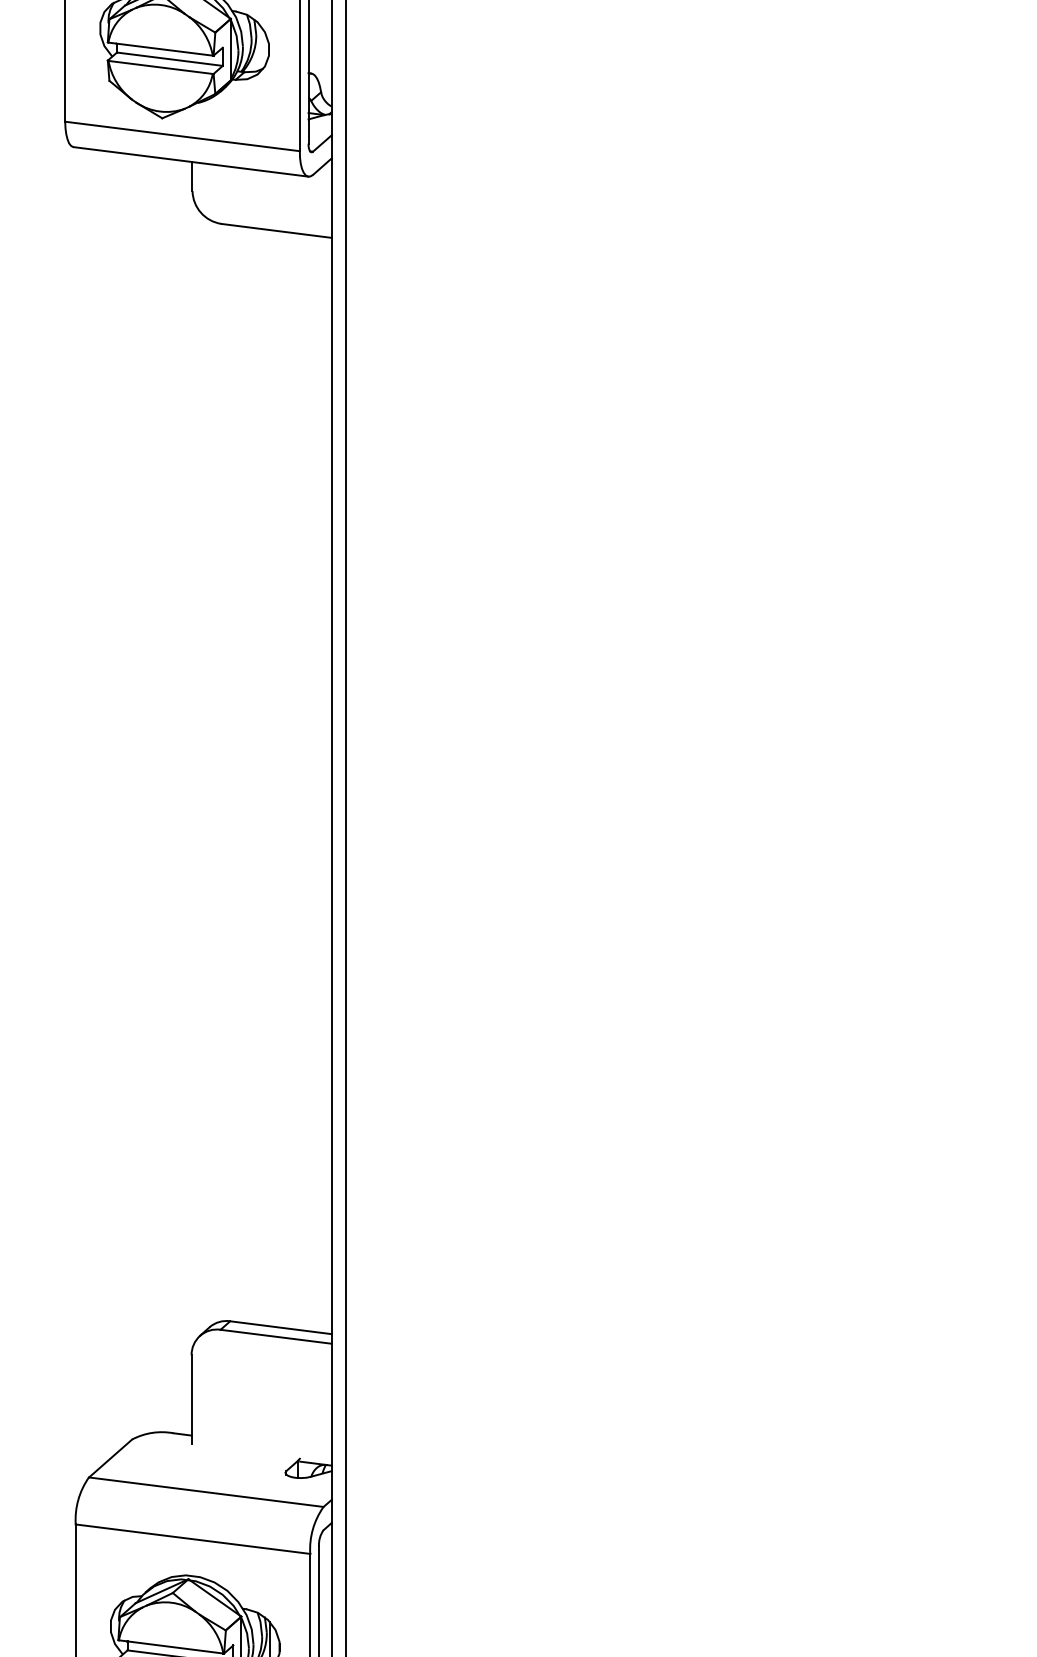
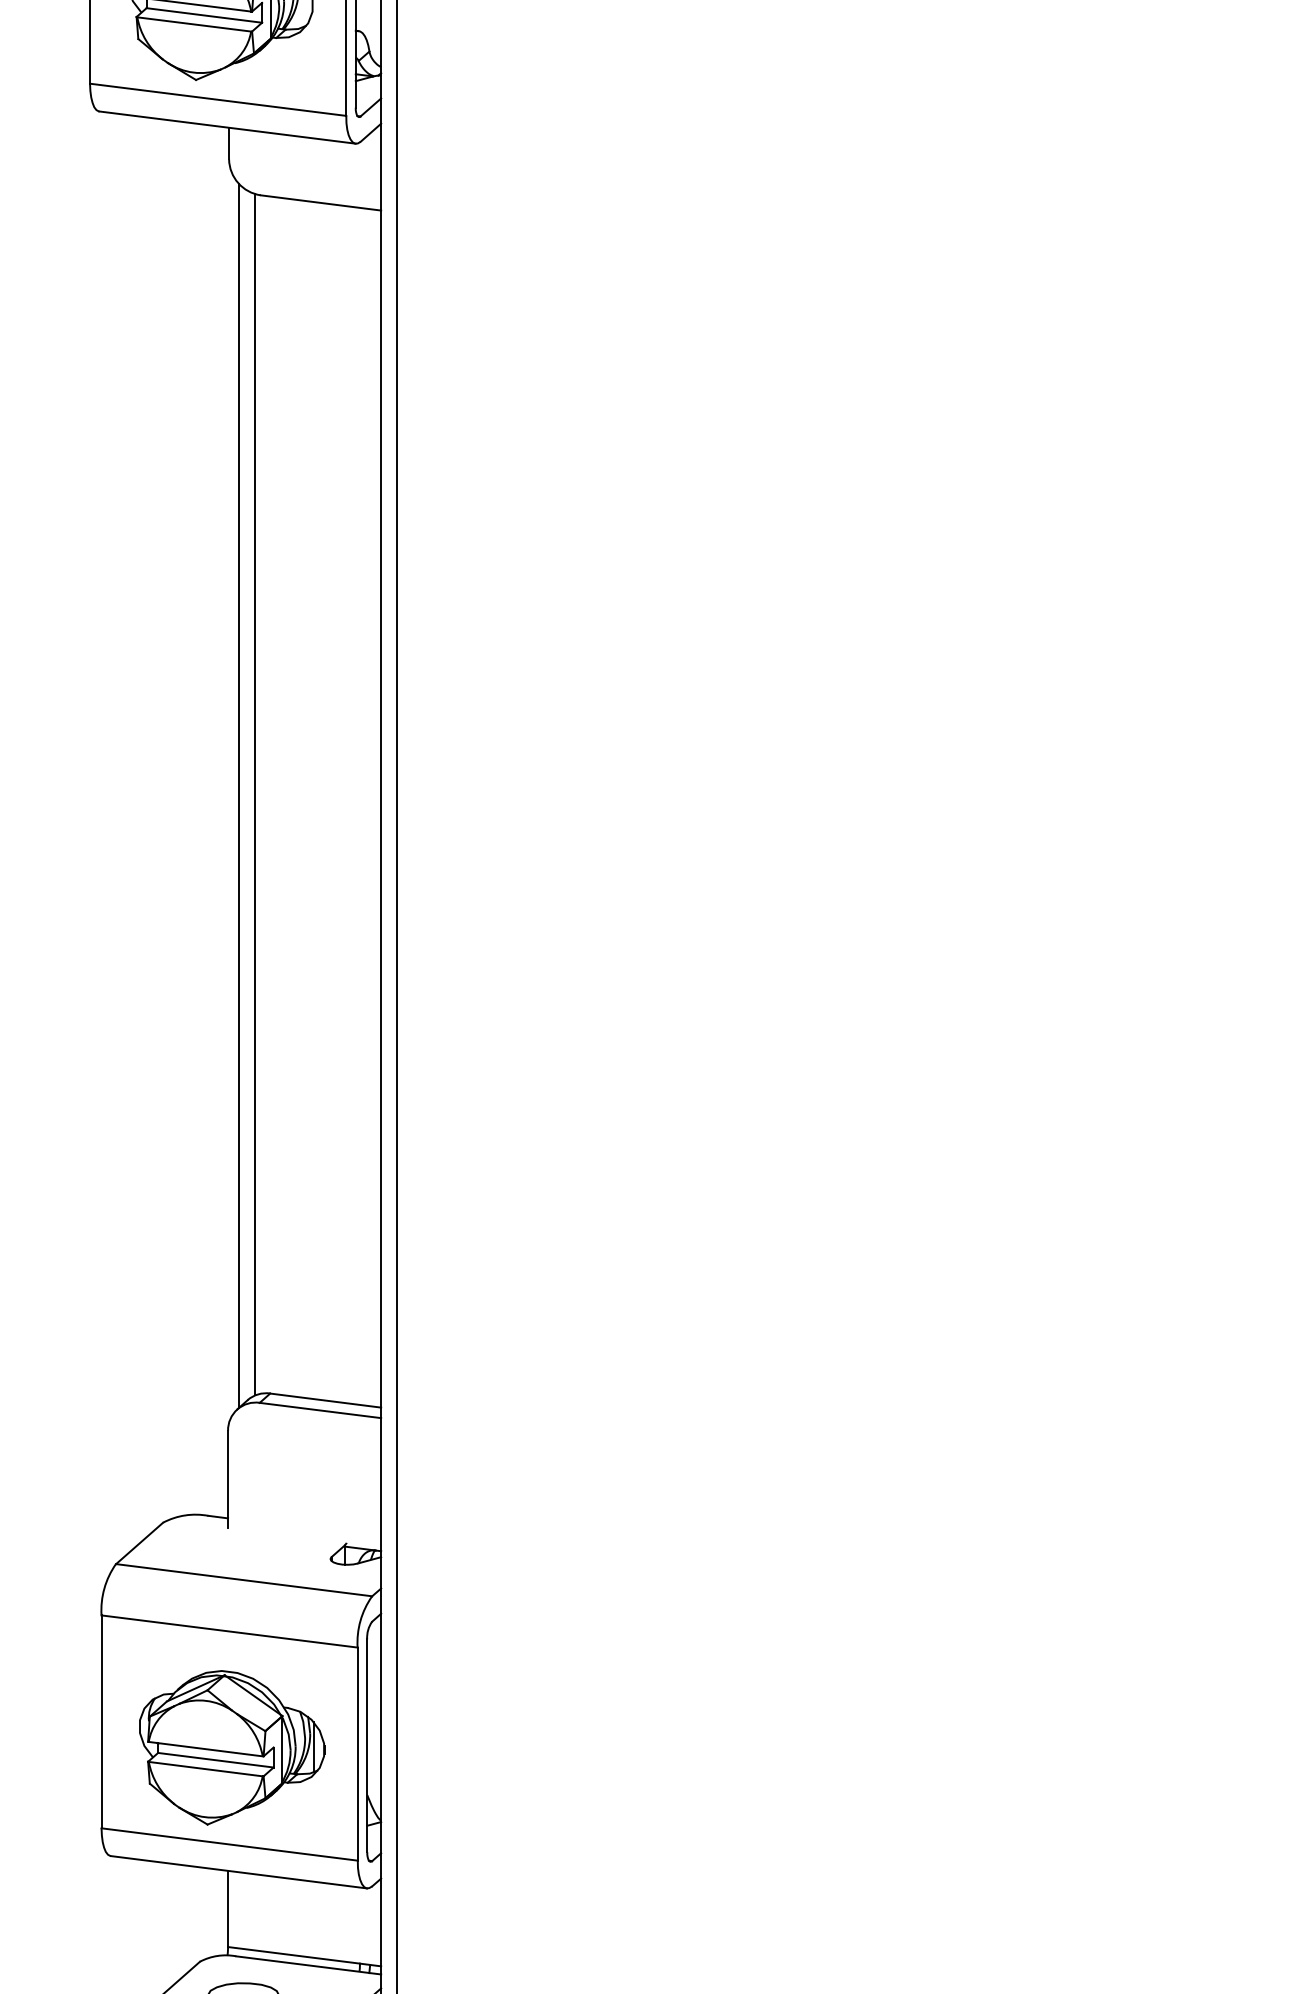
line: (216, 772) -> (255, 794), added
line: (202, 773) -> (239, 795), added

